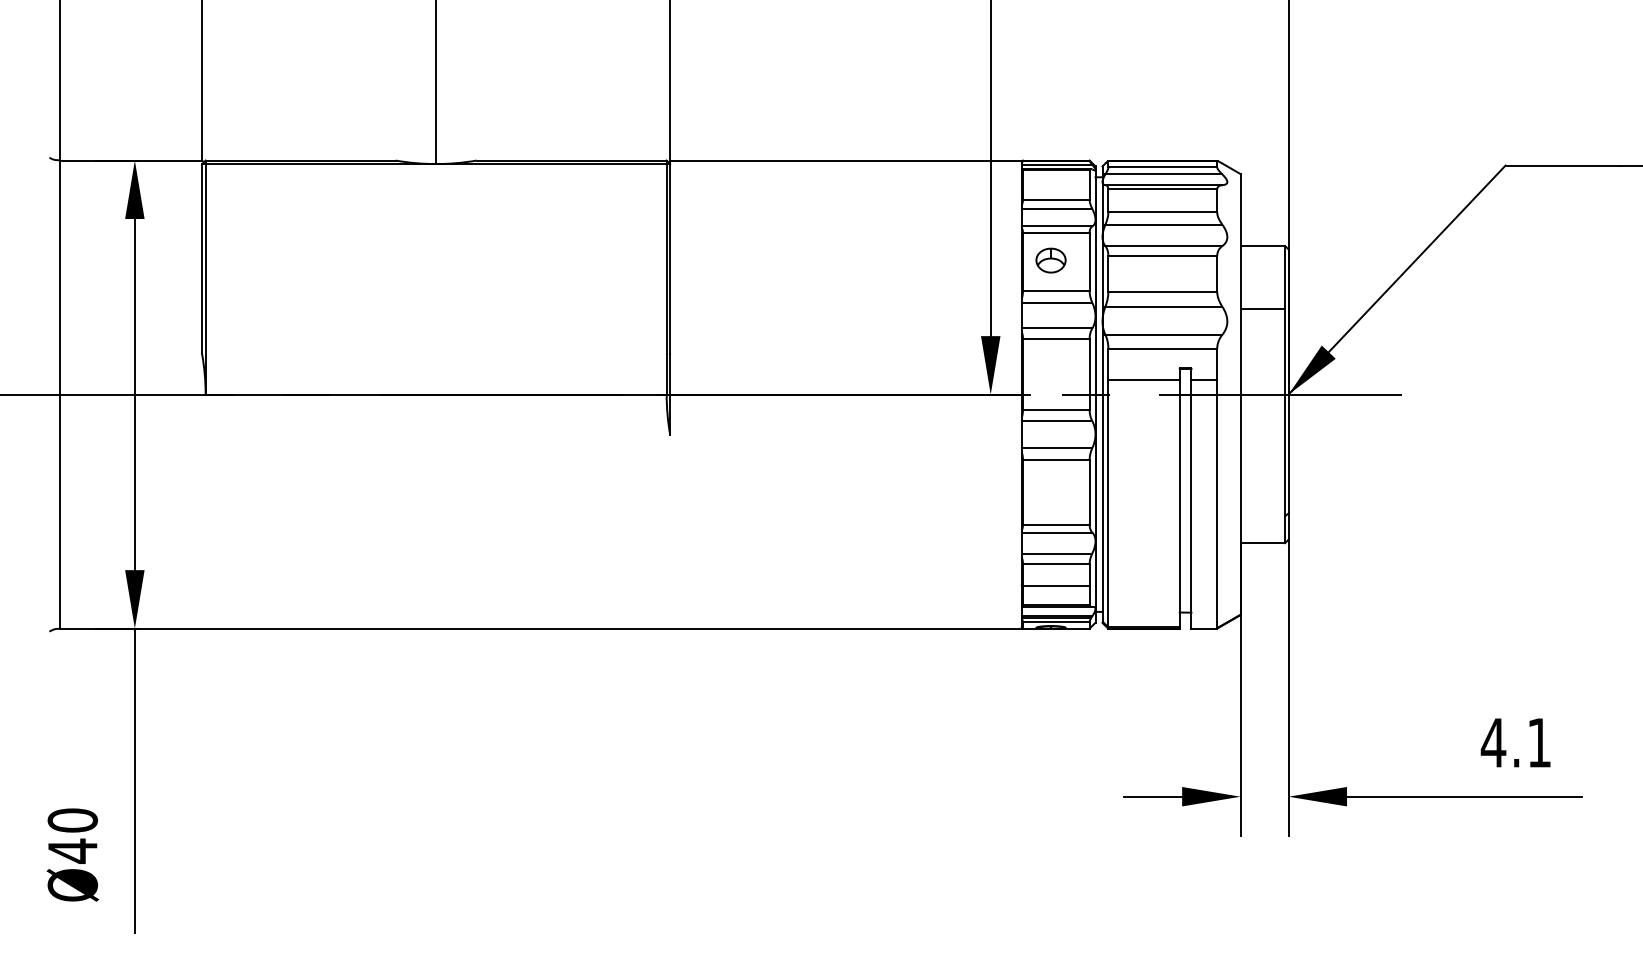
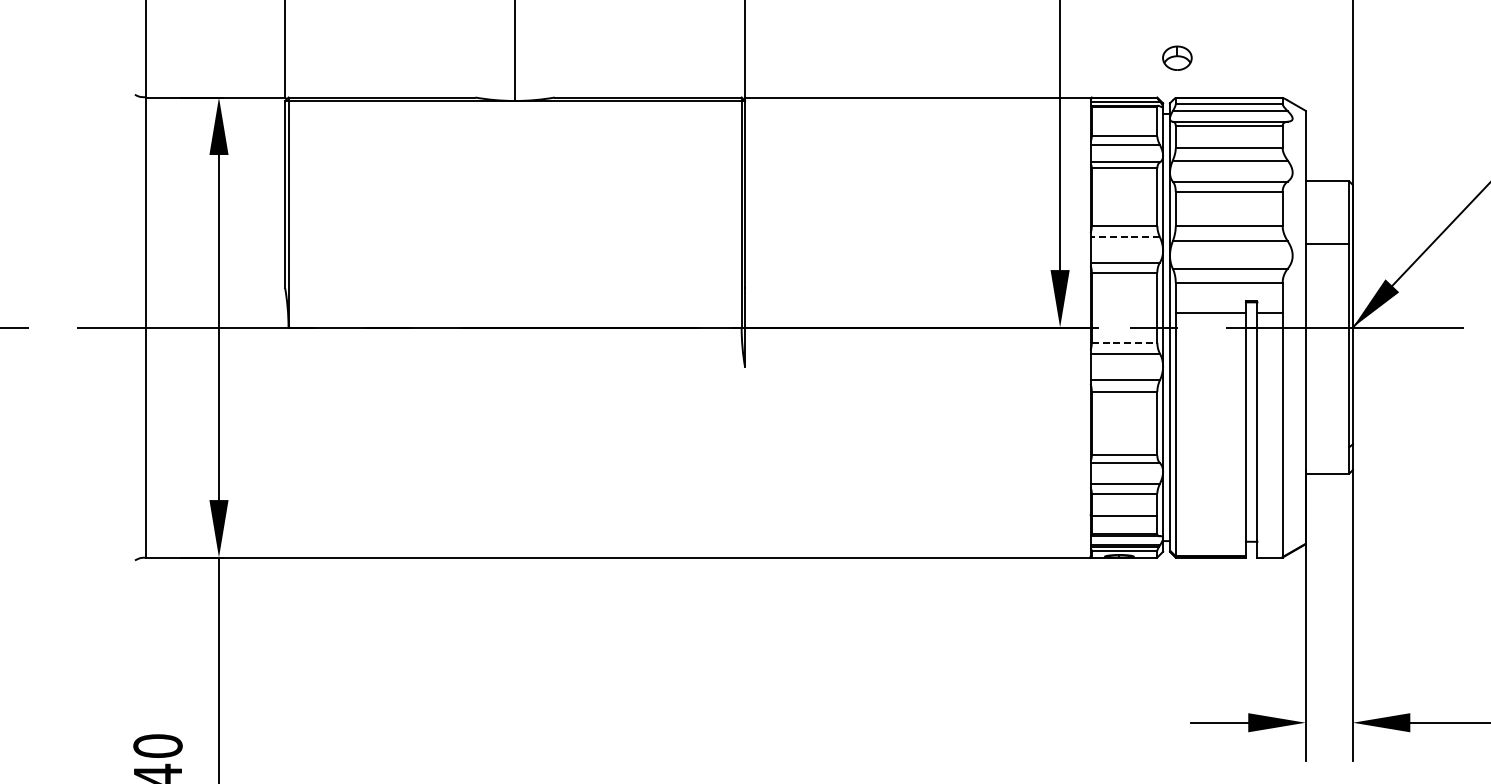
part: (1050, 260) -> (1176, 58), moved
line: (1056, 302) -> (1124, 237), solid -> dashed
line: (1056, 410) -> (1124, 343), solid -> dashed

